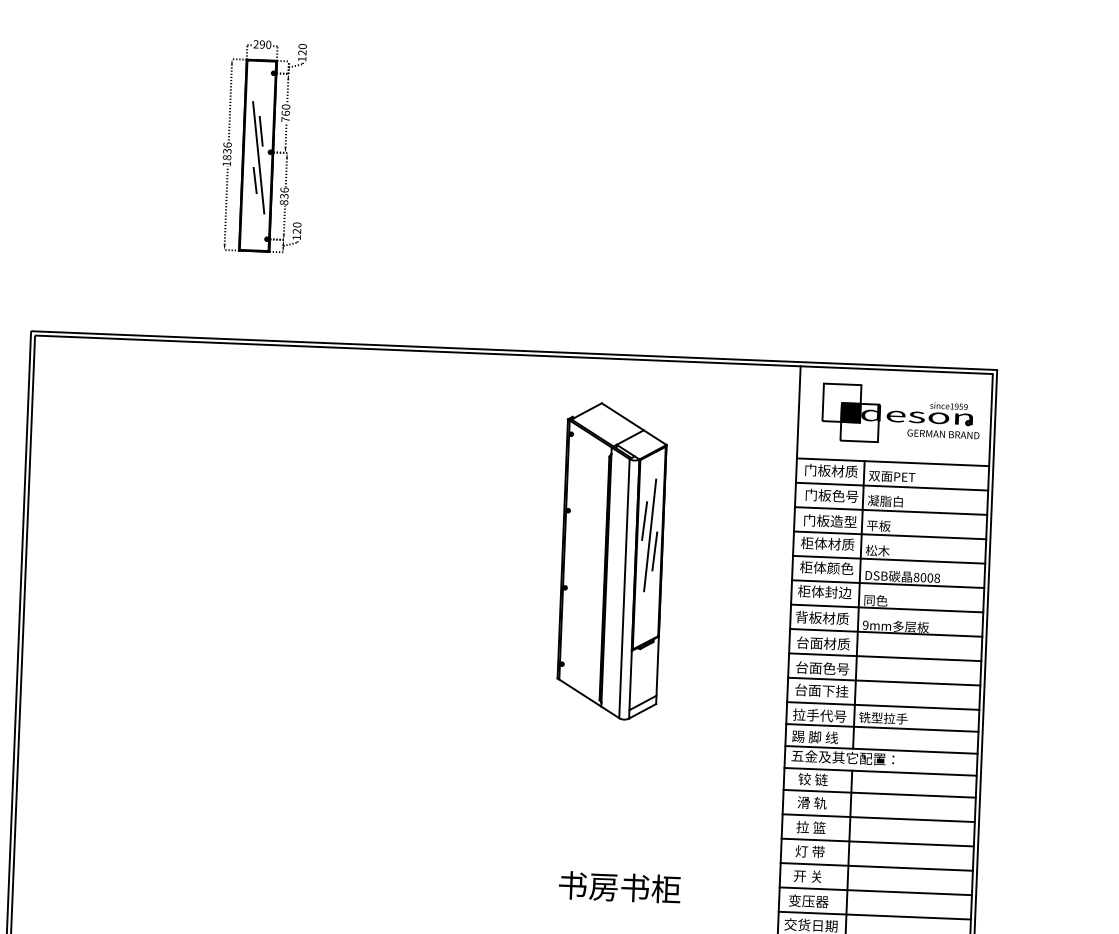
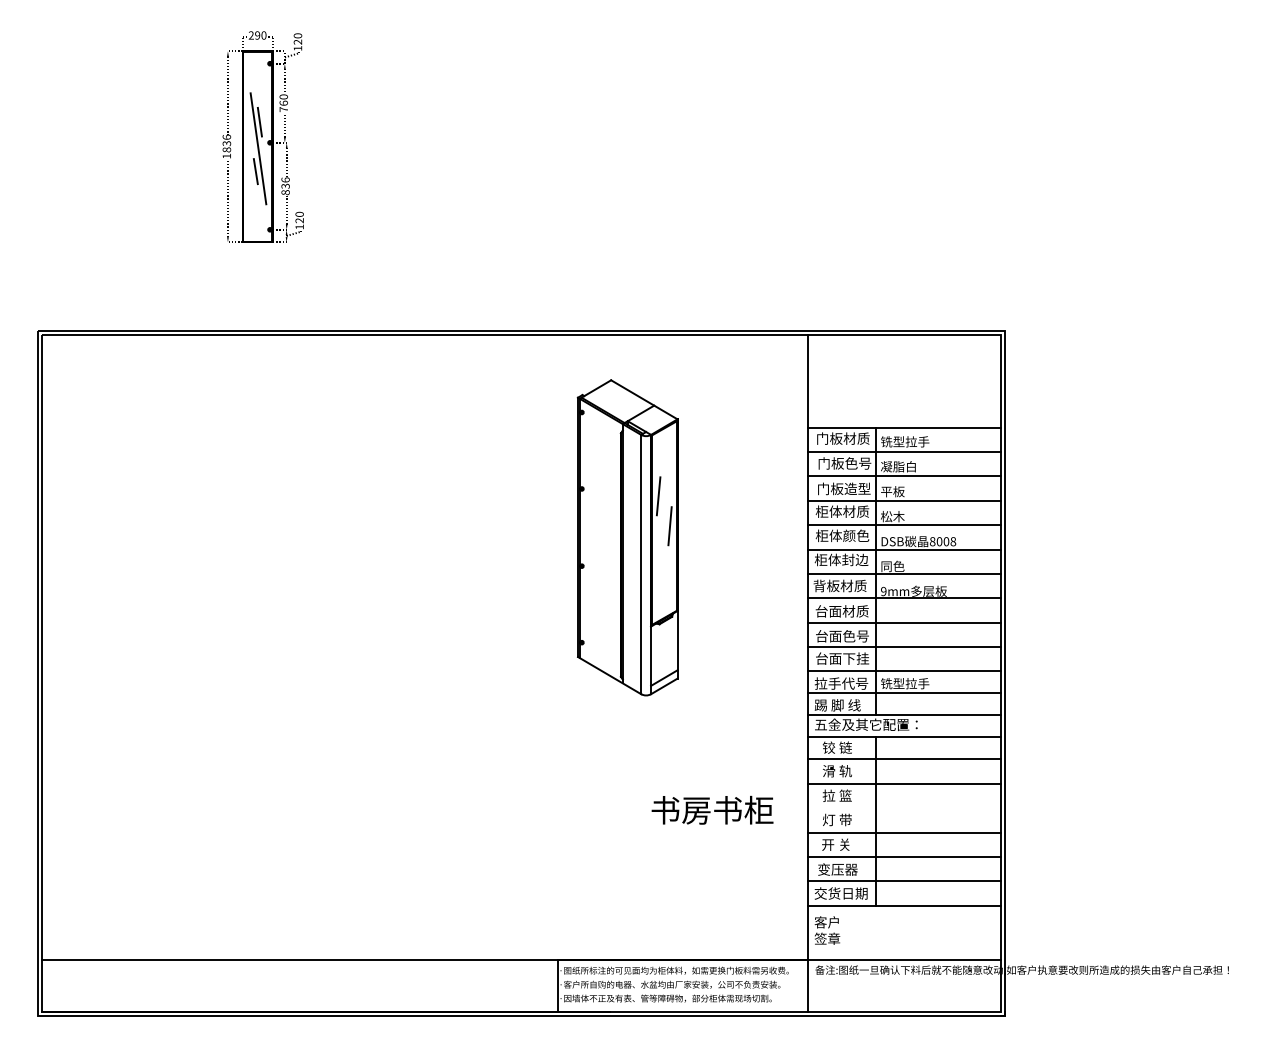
part: (900, 414) -> (910, 379), removed
text: (893, 476) -> (905, 441), 双面PET -> 铣型拉手
line: (649, 535) -> (664, 510), removed
line: (877, 842) -> (904, 808), removed
text: (619, 886) -> (712, 809), moved

